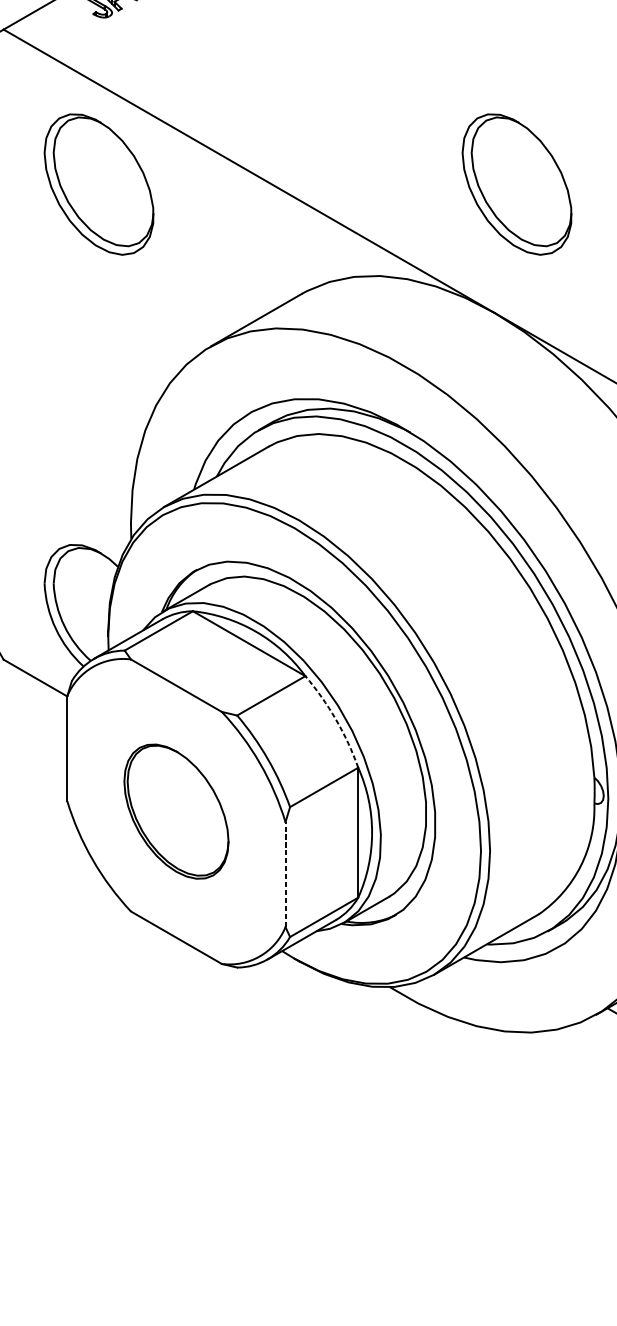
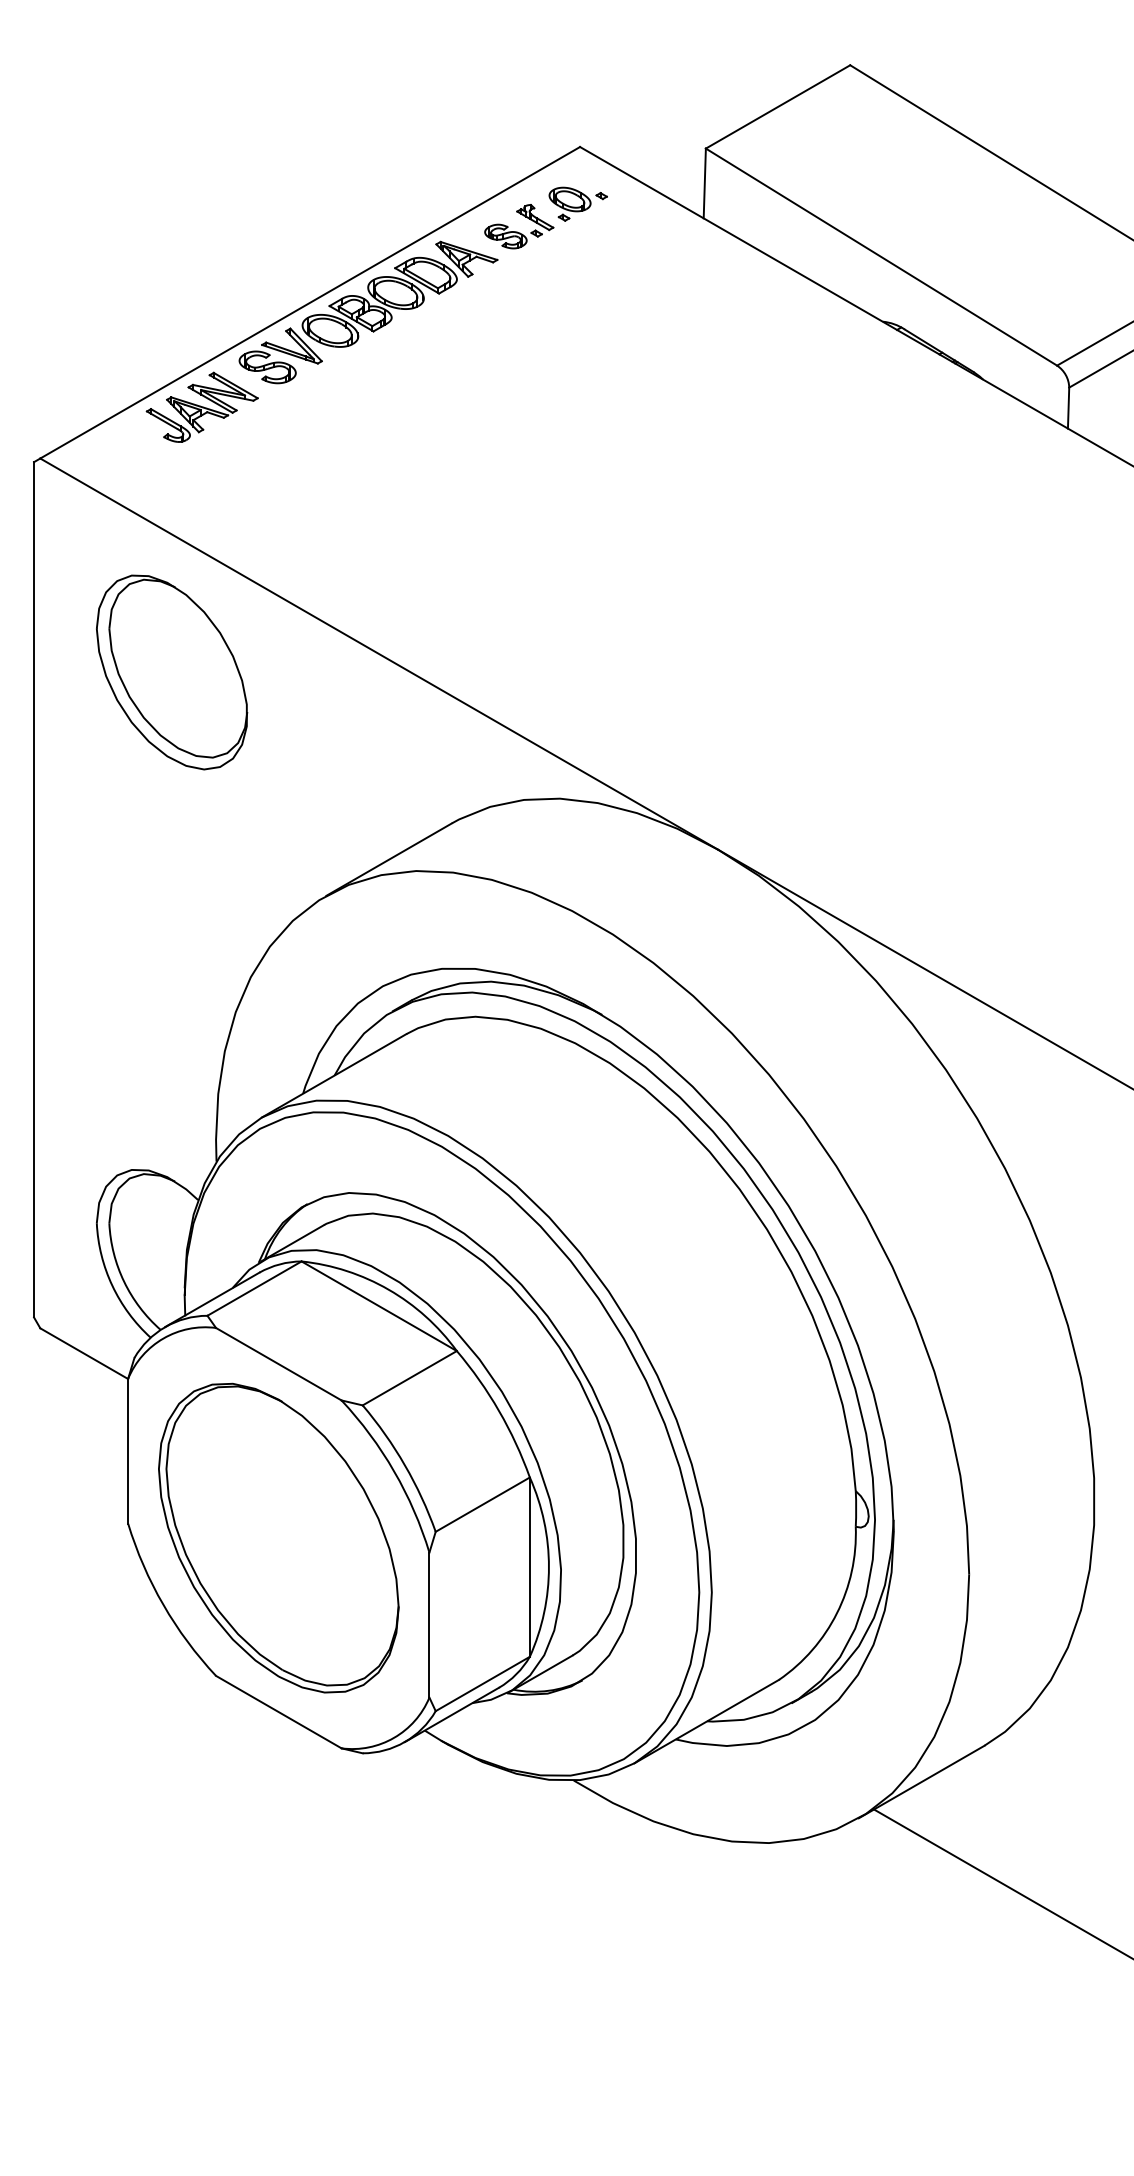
part: (517, 184) -> (749, 672), removed
arc: (336, 719) -> (499, 1410), dashed -> solid
part: (176, 811) -> (278, 1537), size x1.67
line: (285, 874) -> (429, 1624), dashed -> solid

